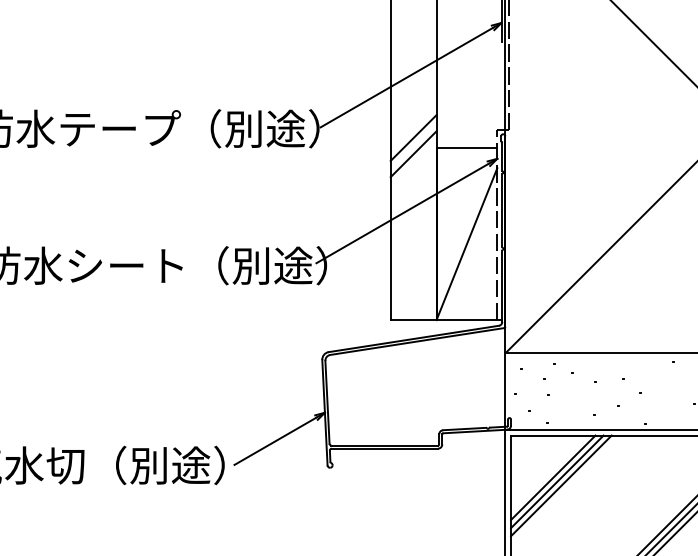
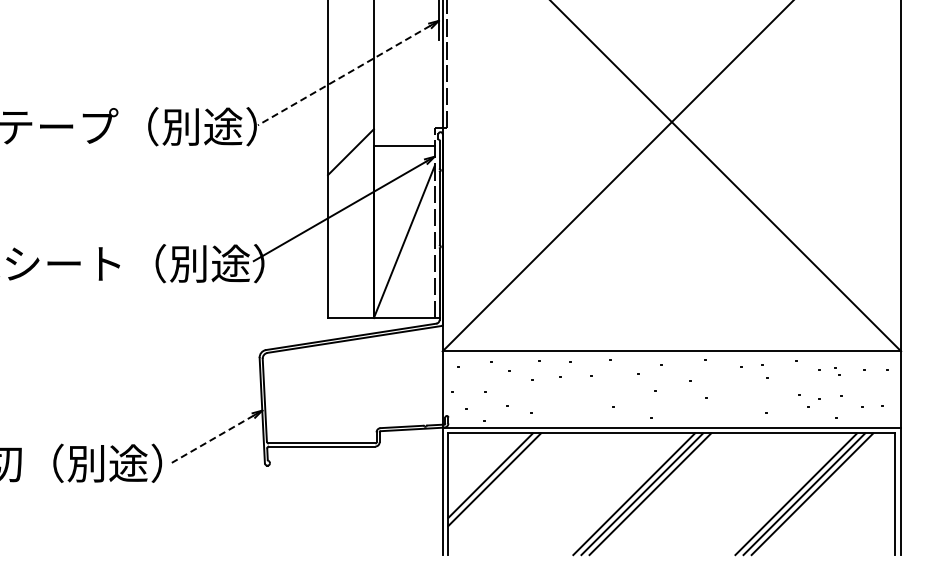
line: (407, 77) -> (344, 75), solid -> dashed
line: (413, 137) -> (350, 135), removed
line: (275, 441) -> (212, 439), solid -> dashed
line: (561, 485) -> (498, 483), removed

